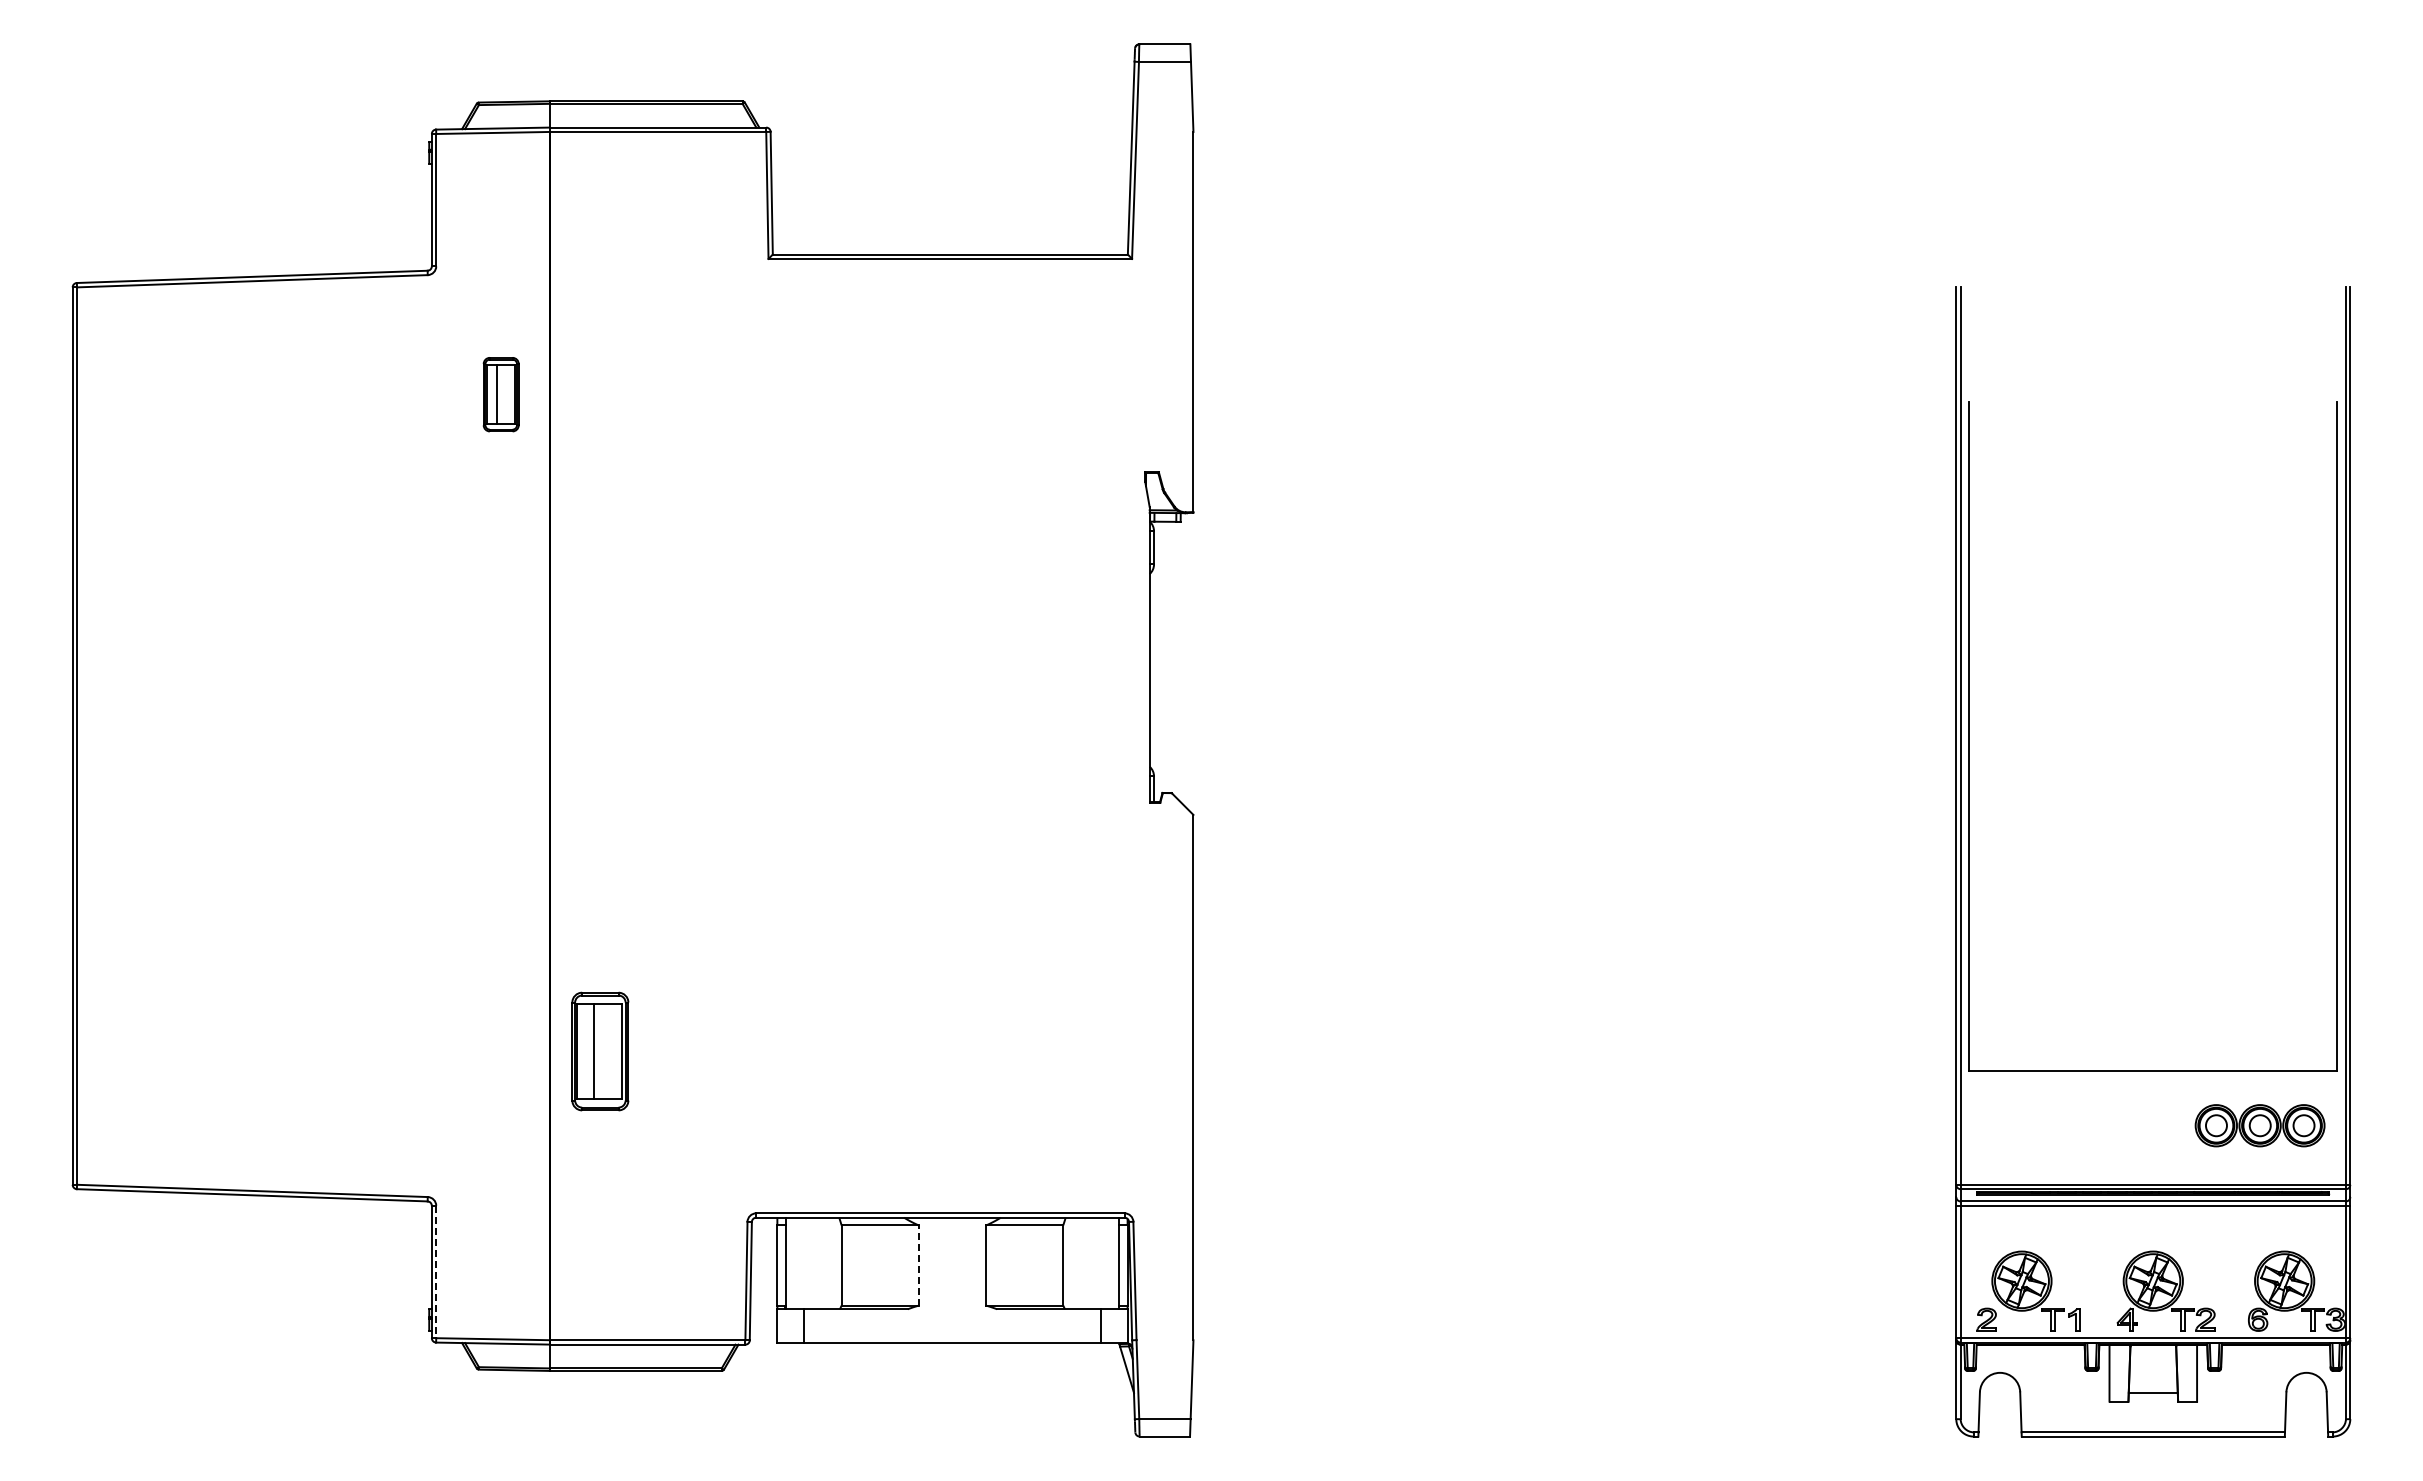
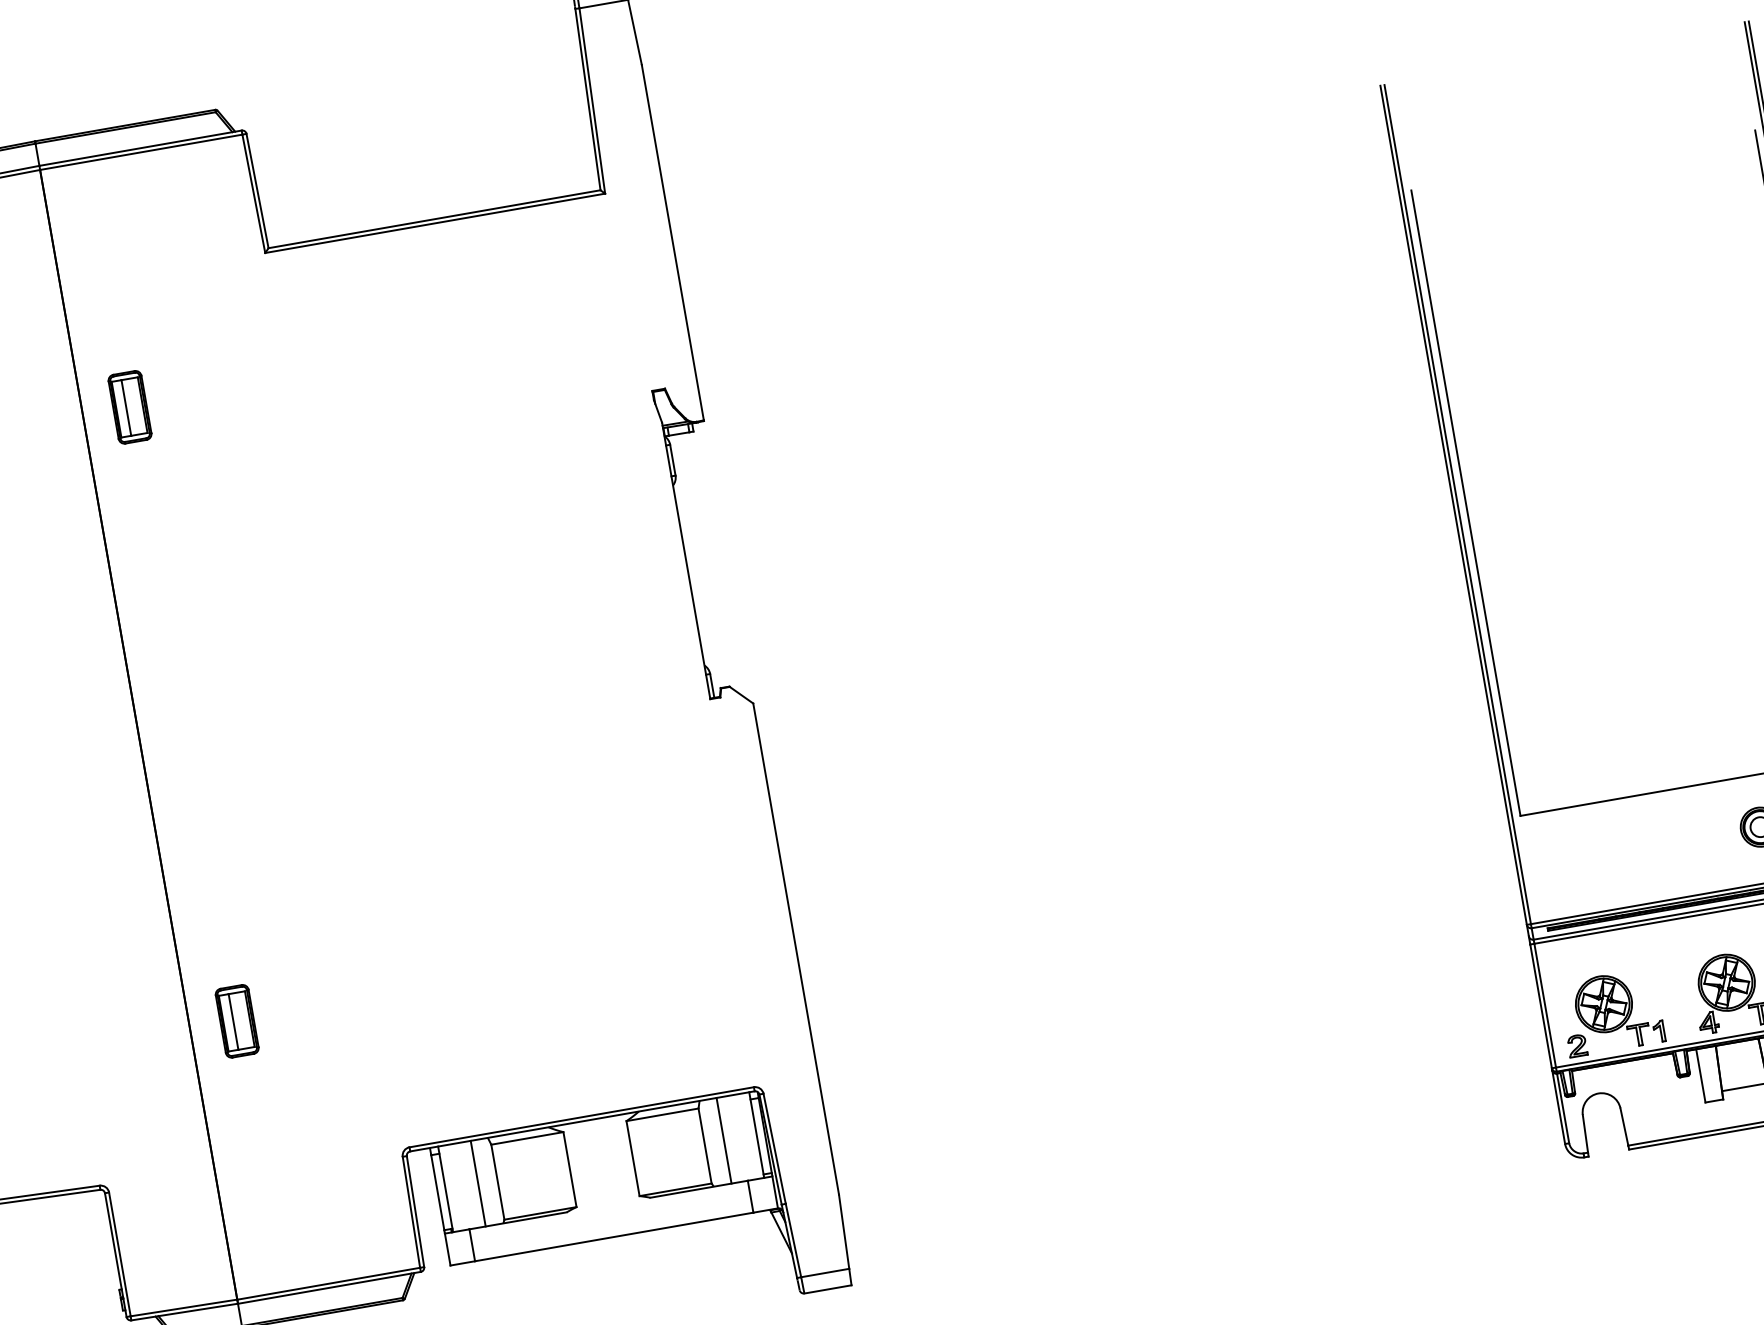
part: (500, 394) -> (129, 407), moved
part: (599, 1050) -> (236, 1020), size x0.62
line: (820, 1263) -> (477, 1183), added
line: (1083, 1263) -> (723, 1140), added
line: (918, 1265) -> (569, 1169), dashed -> solid
line: (436, 1272) -> (120, 1254), dashed -> solid

